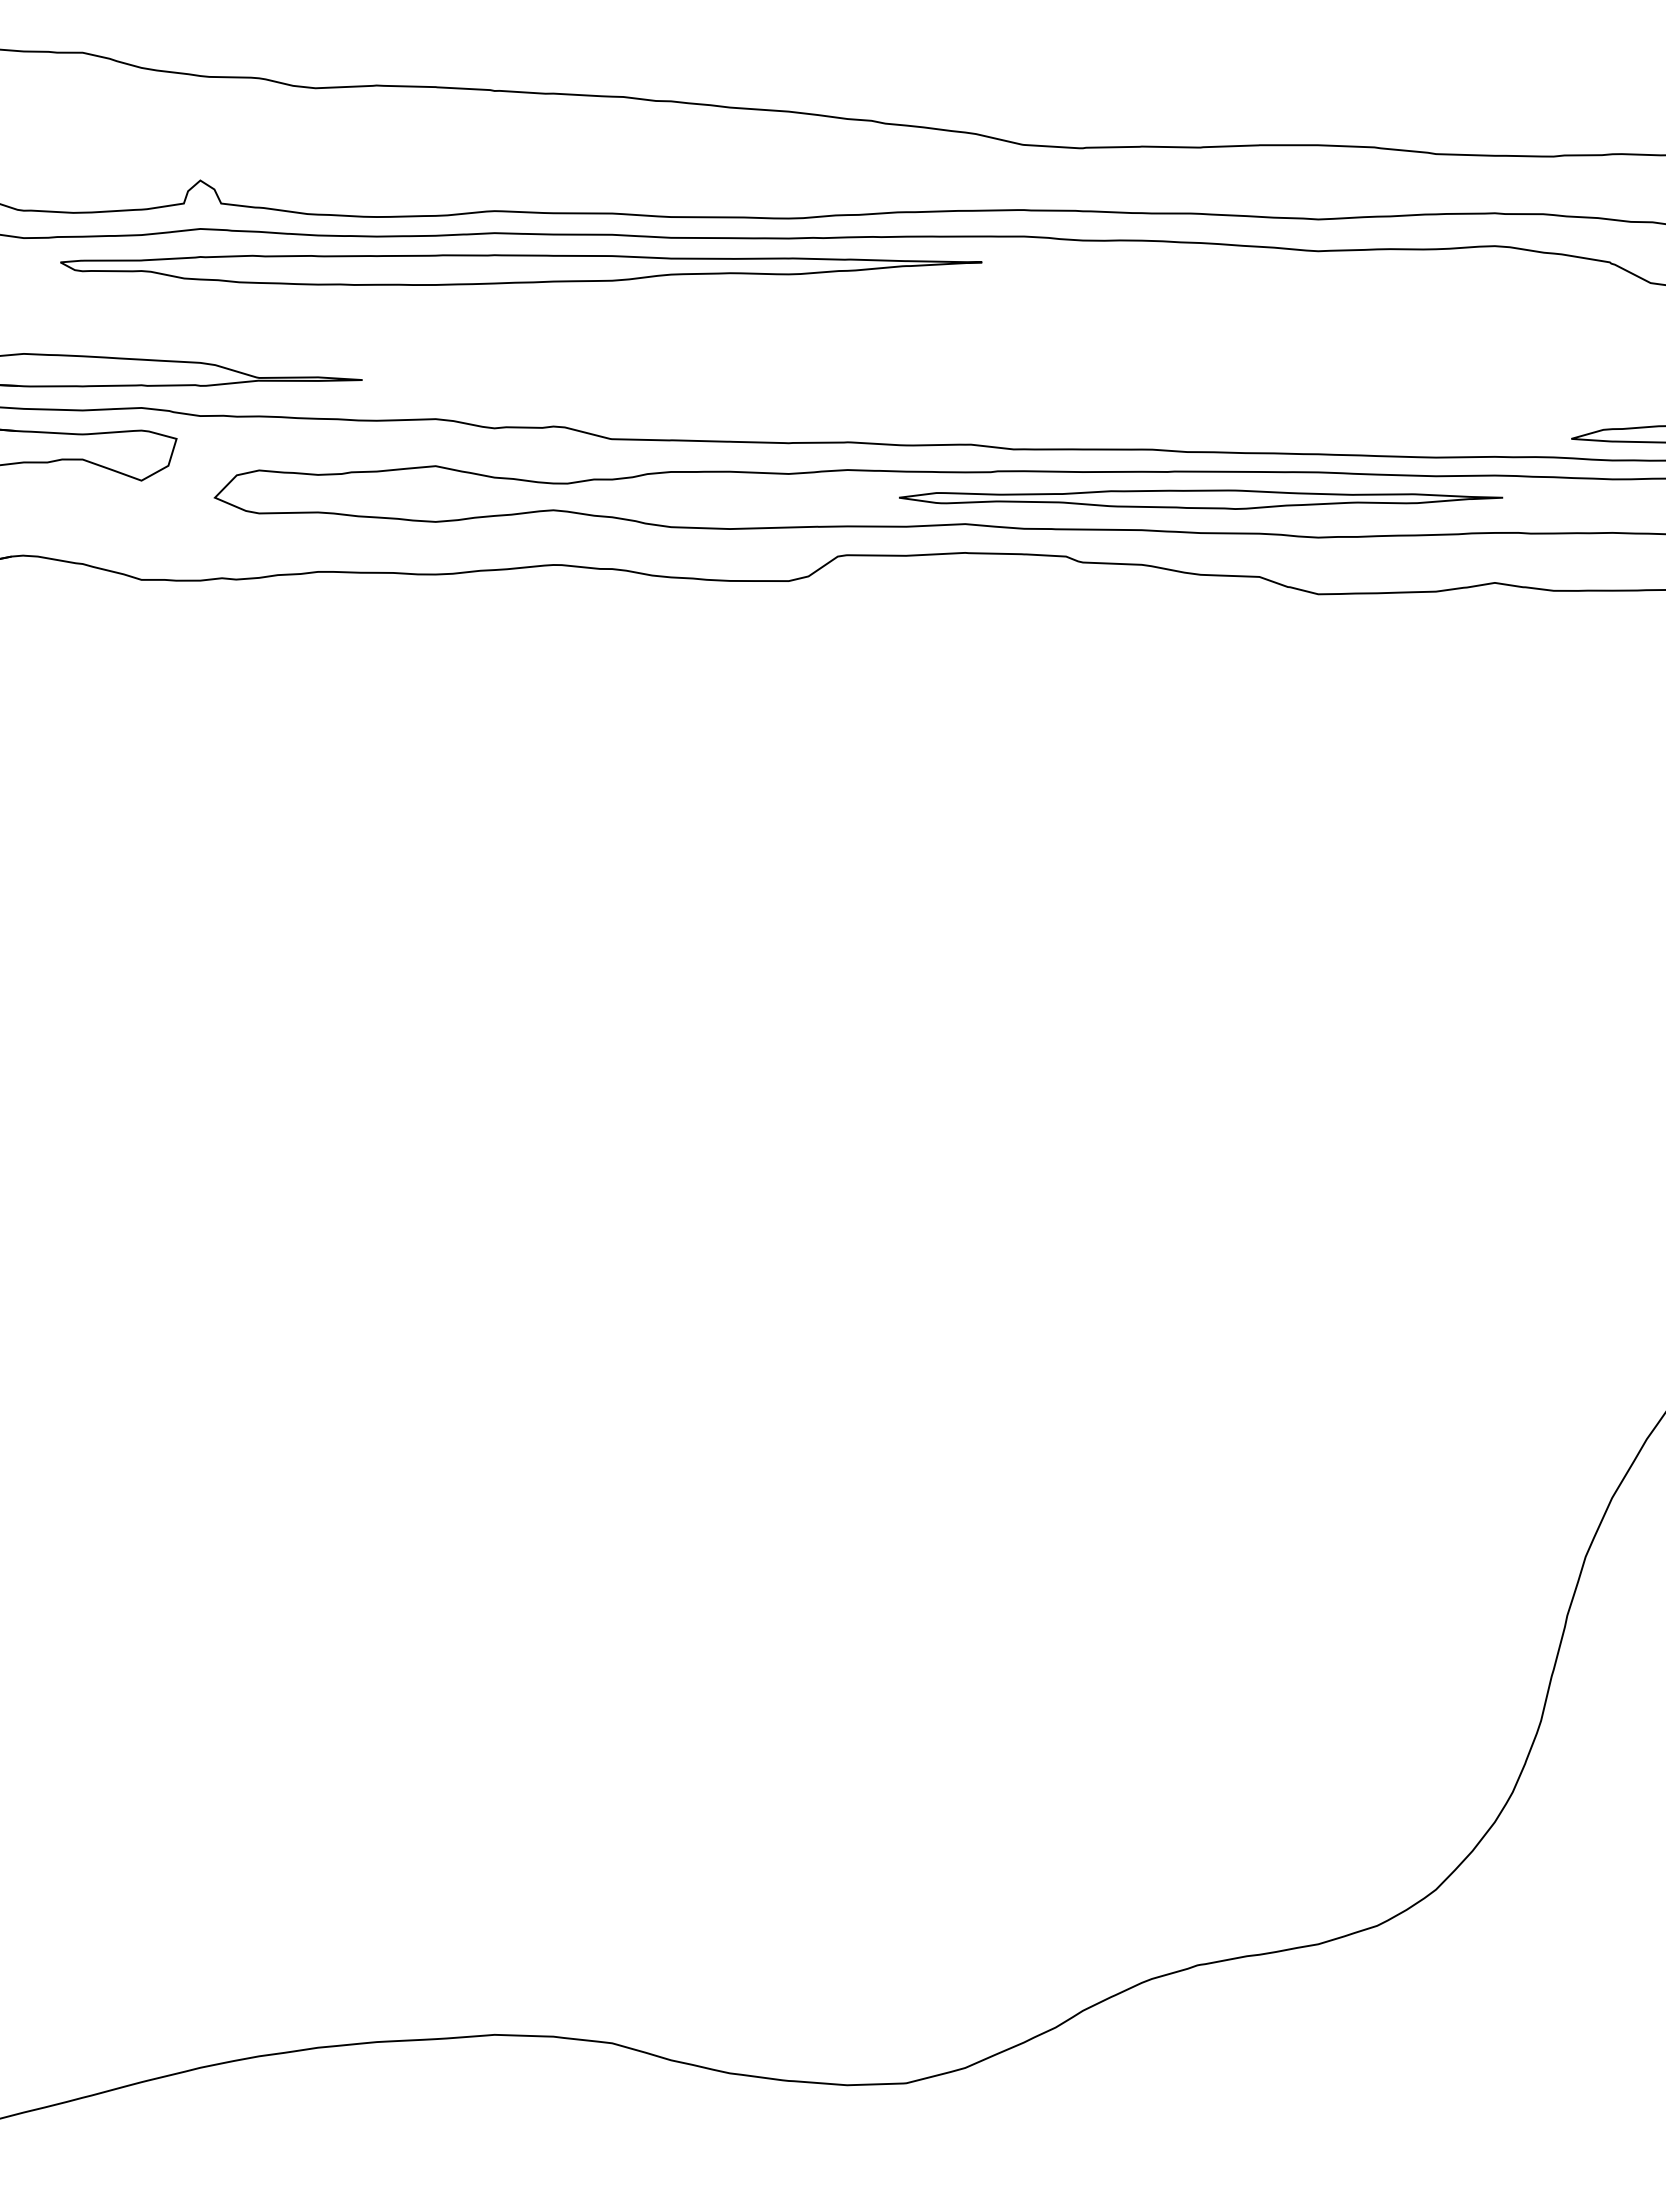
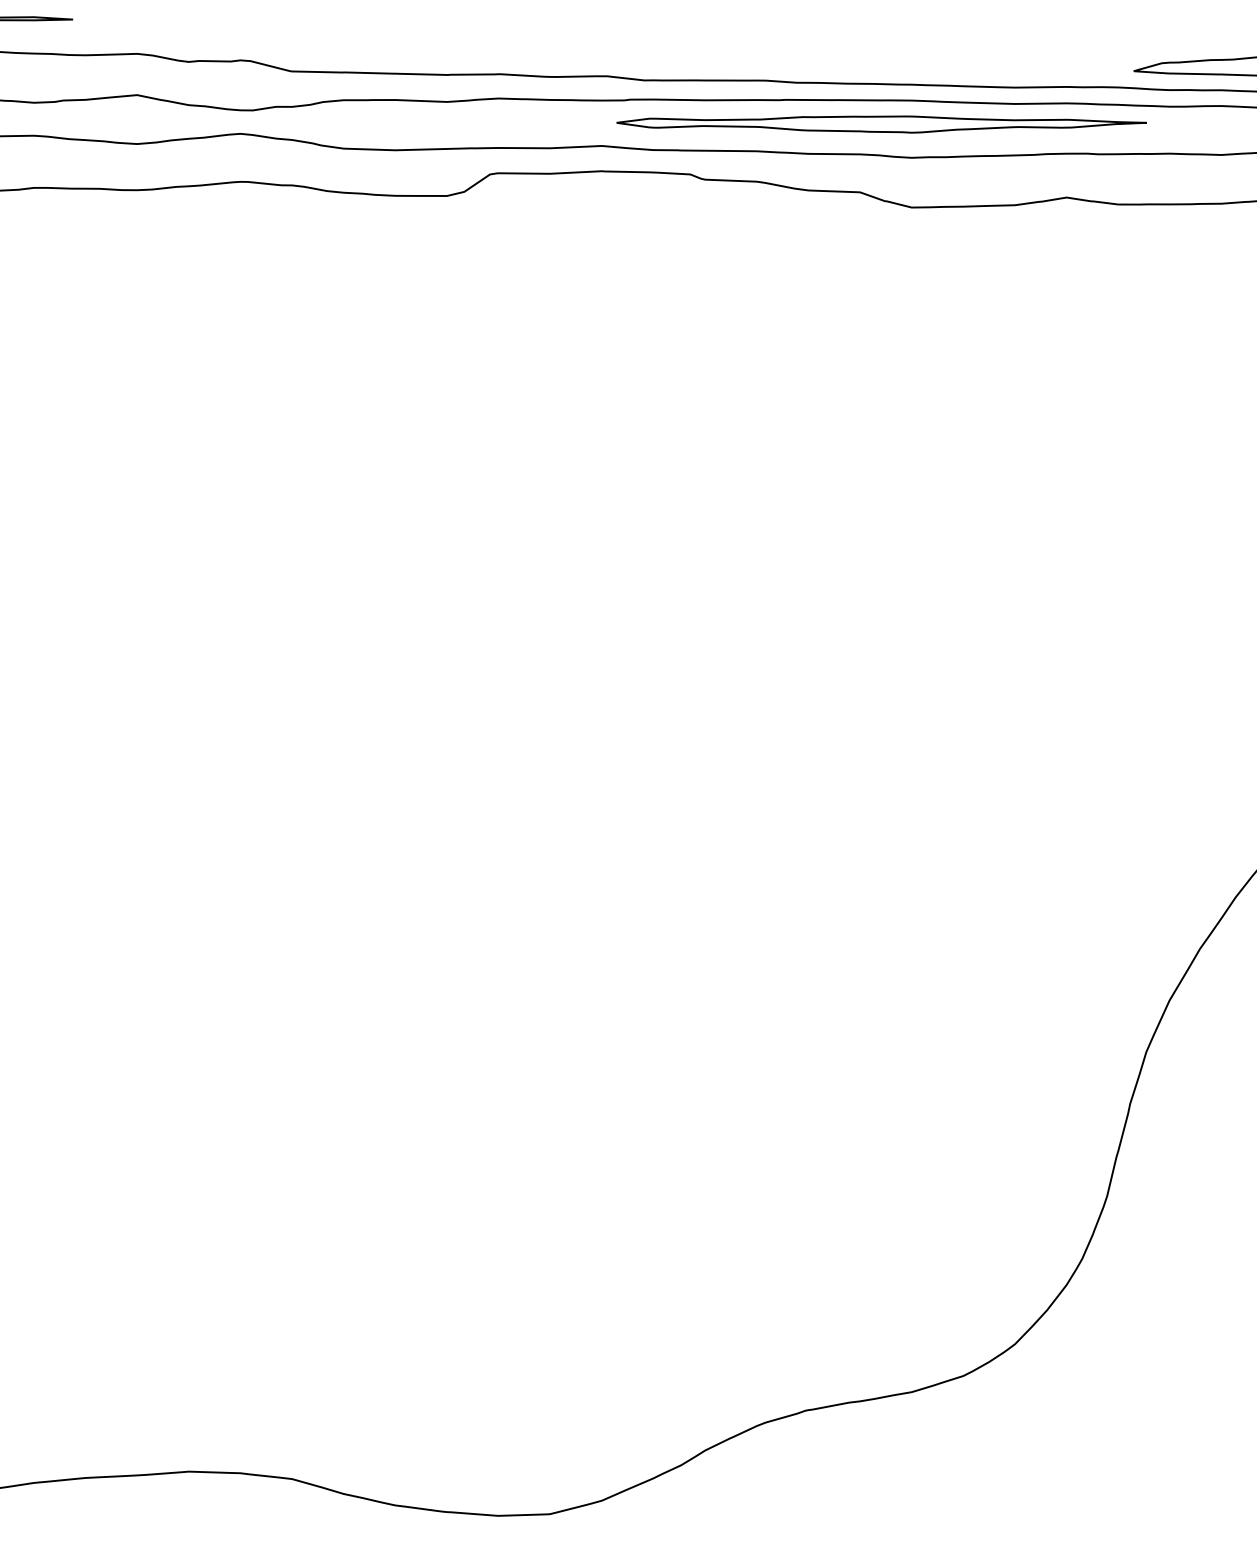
part: (1201, 499) -> (882, 124), moved

